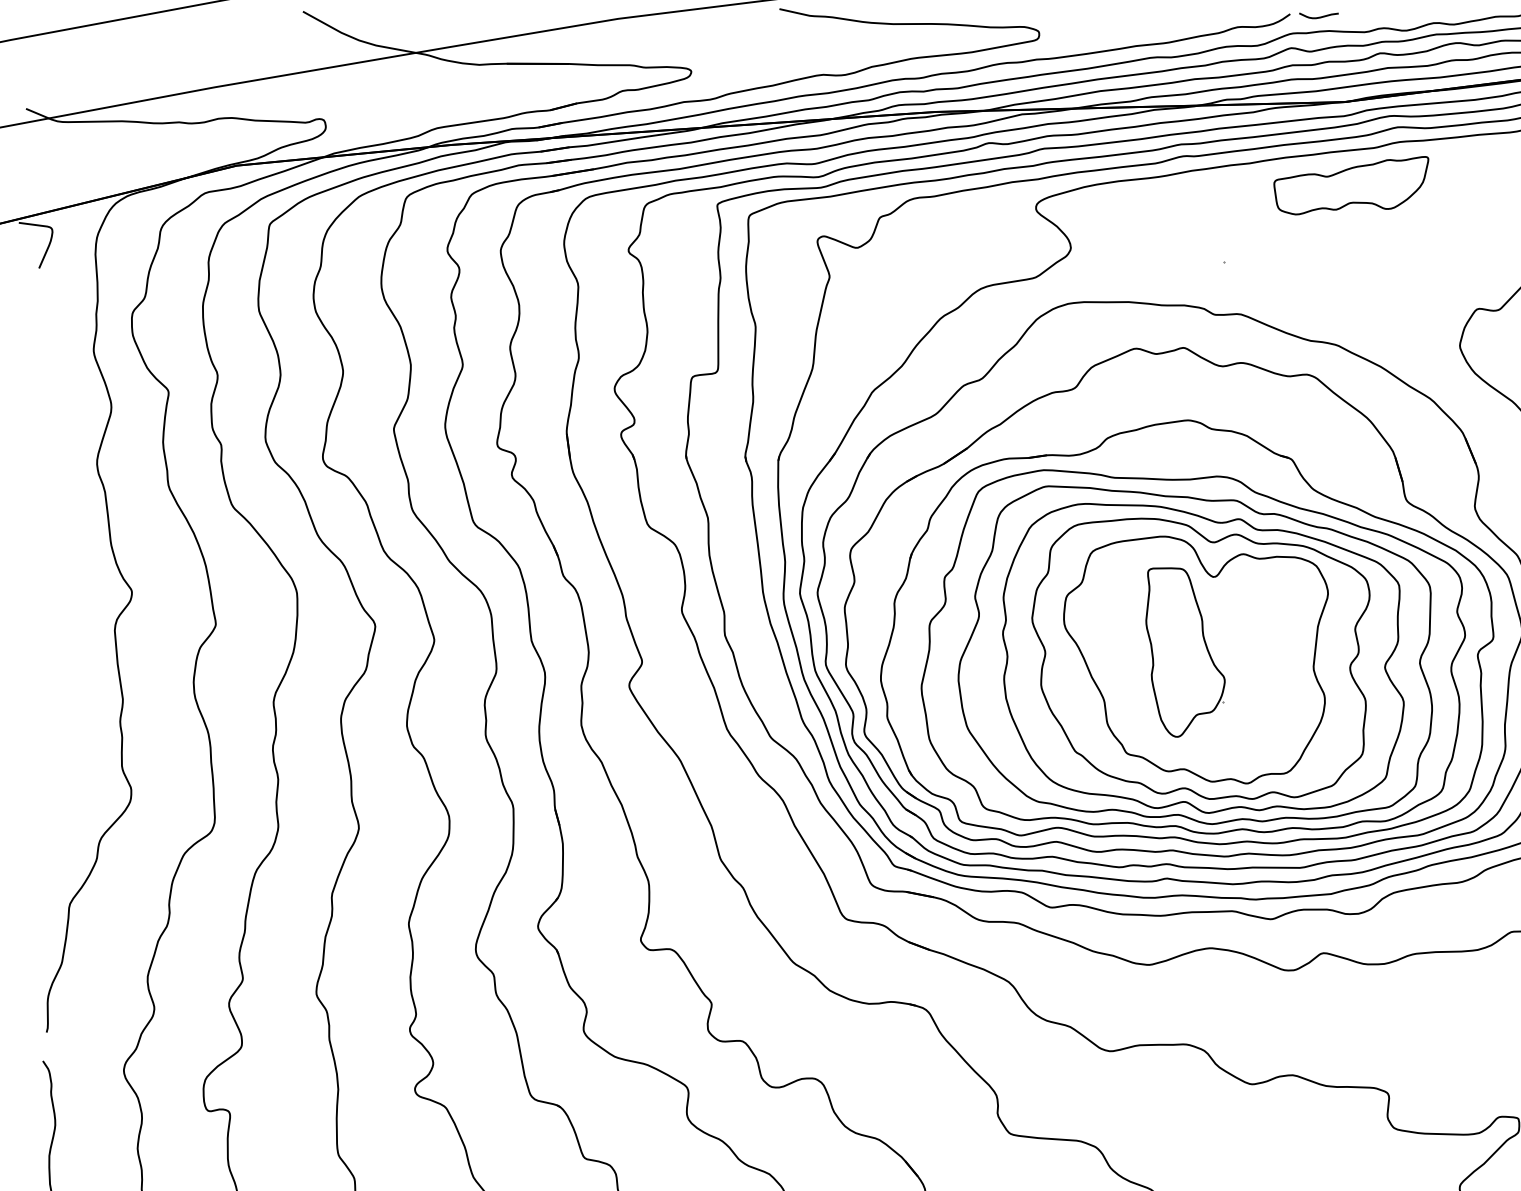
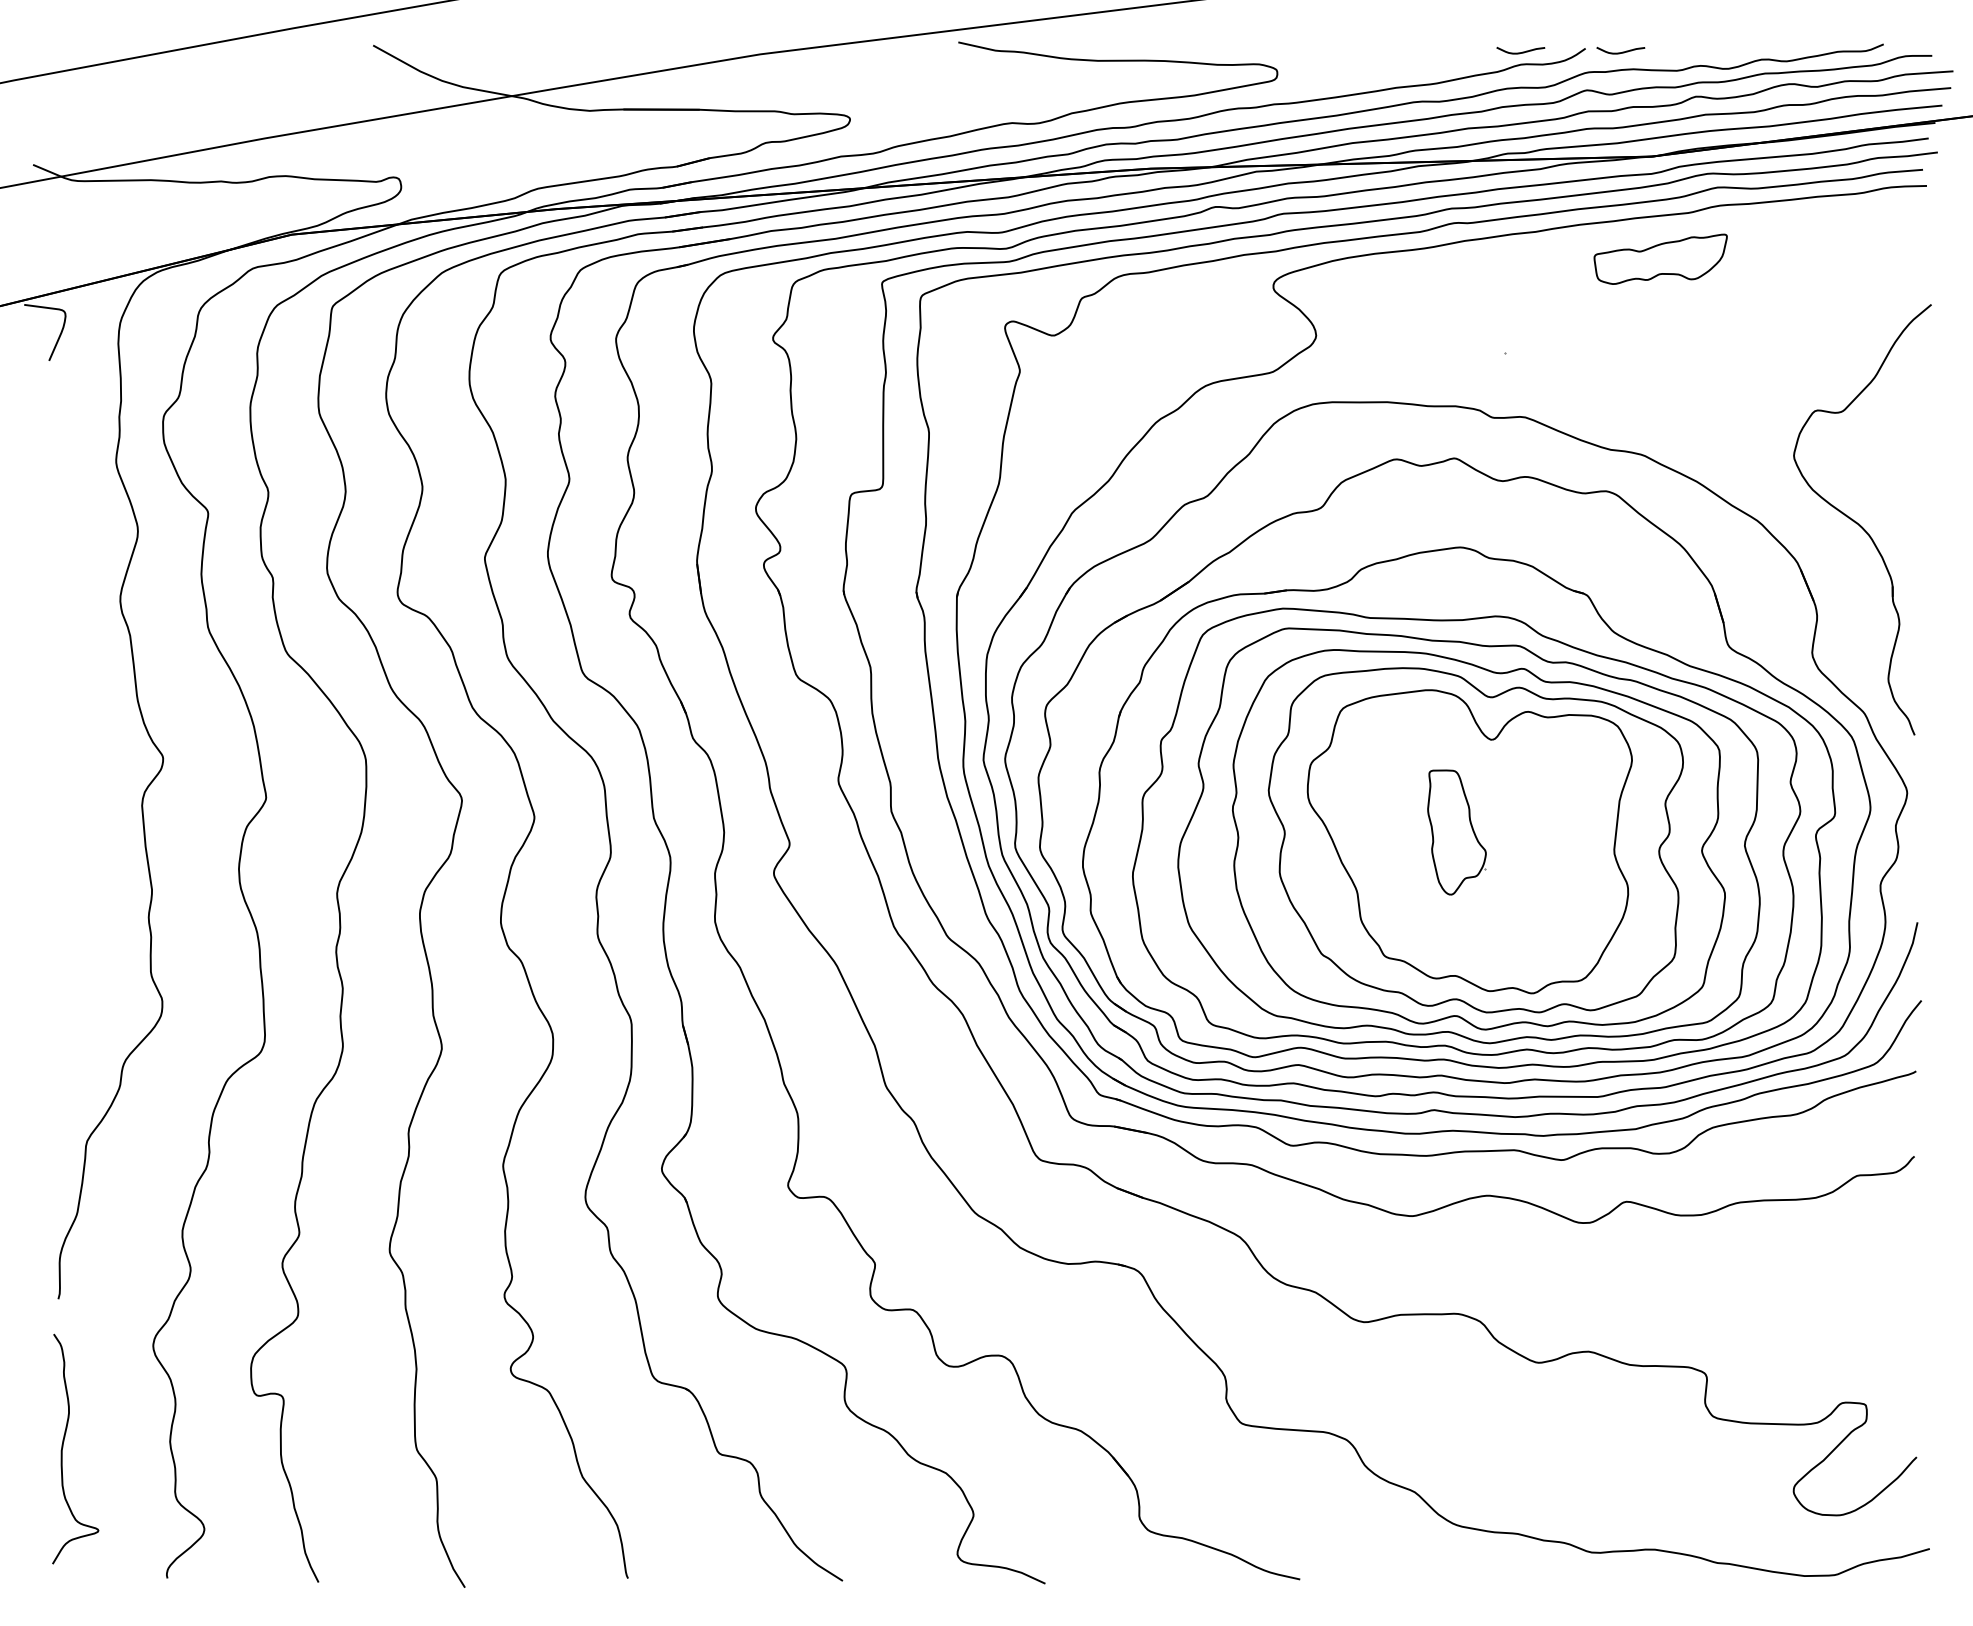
curve: (1237, 17) -> (1520, 52), added
part: (1351, 185) -> (1660, 259), size x0.7
part: (1185, 652) -> (1456, 832), size x0.6

